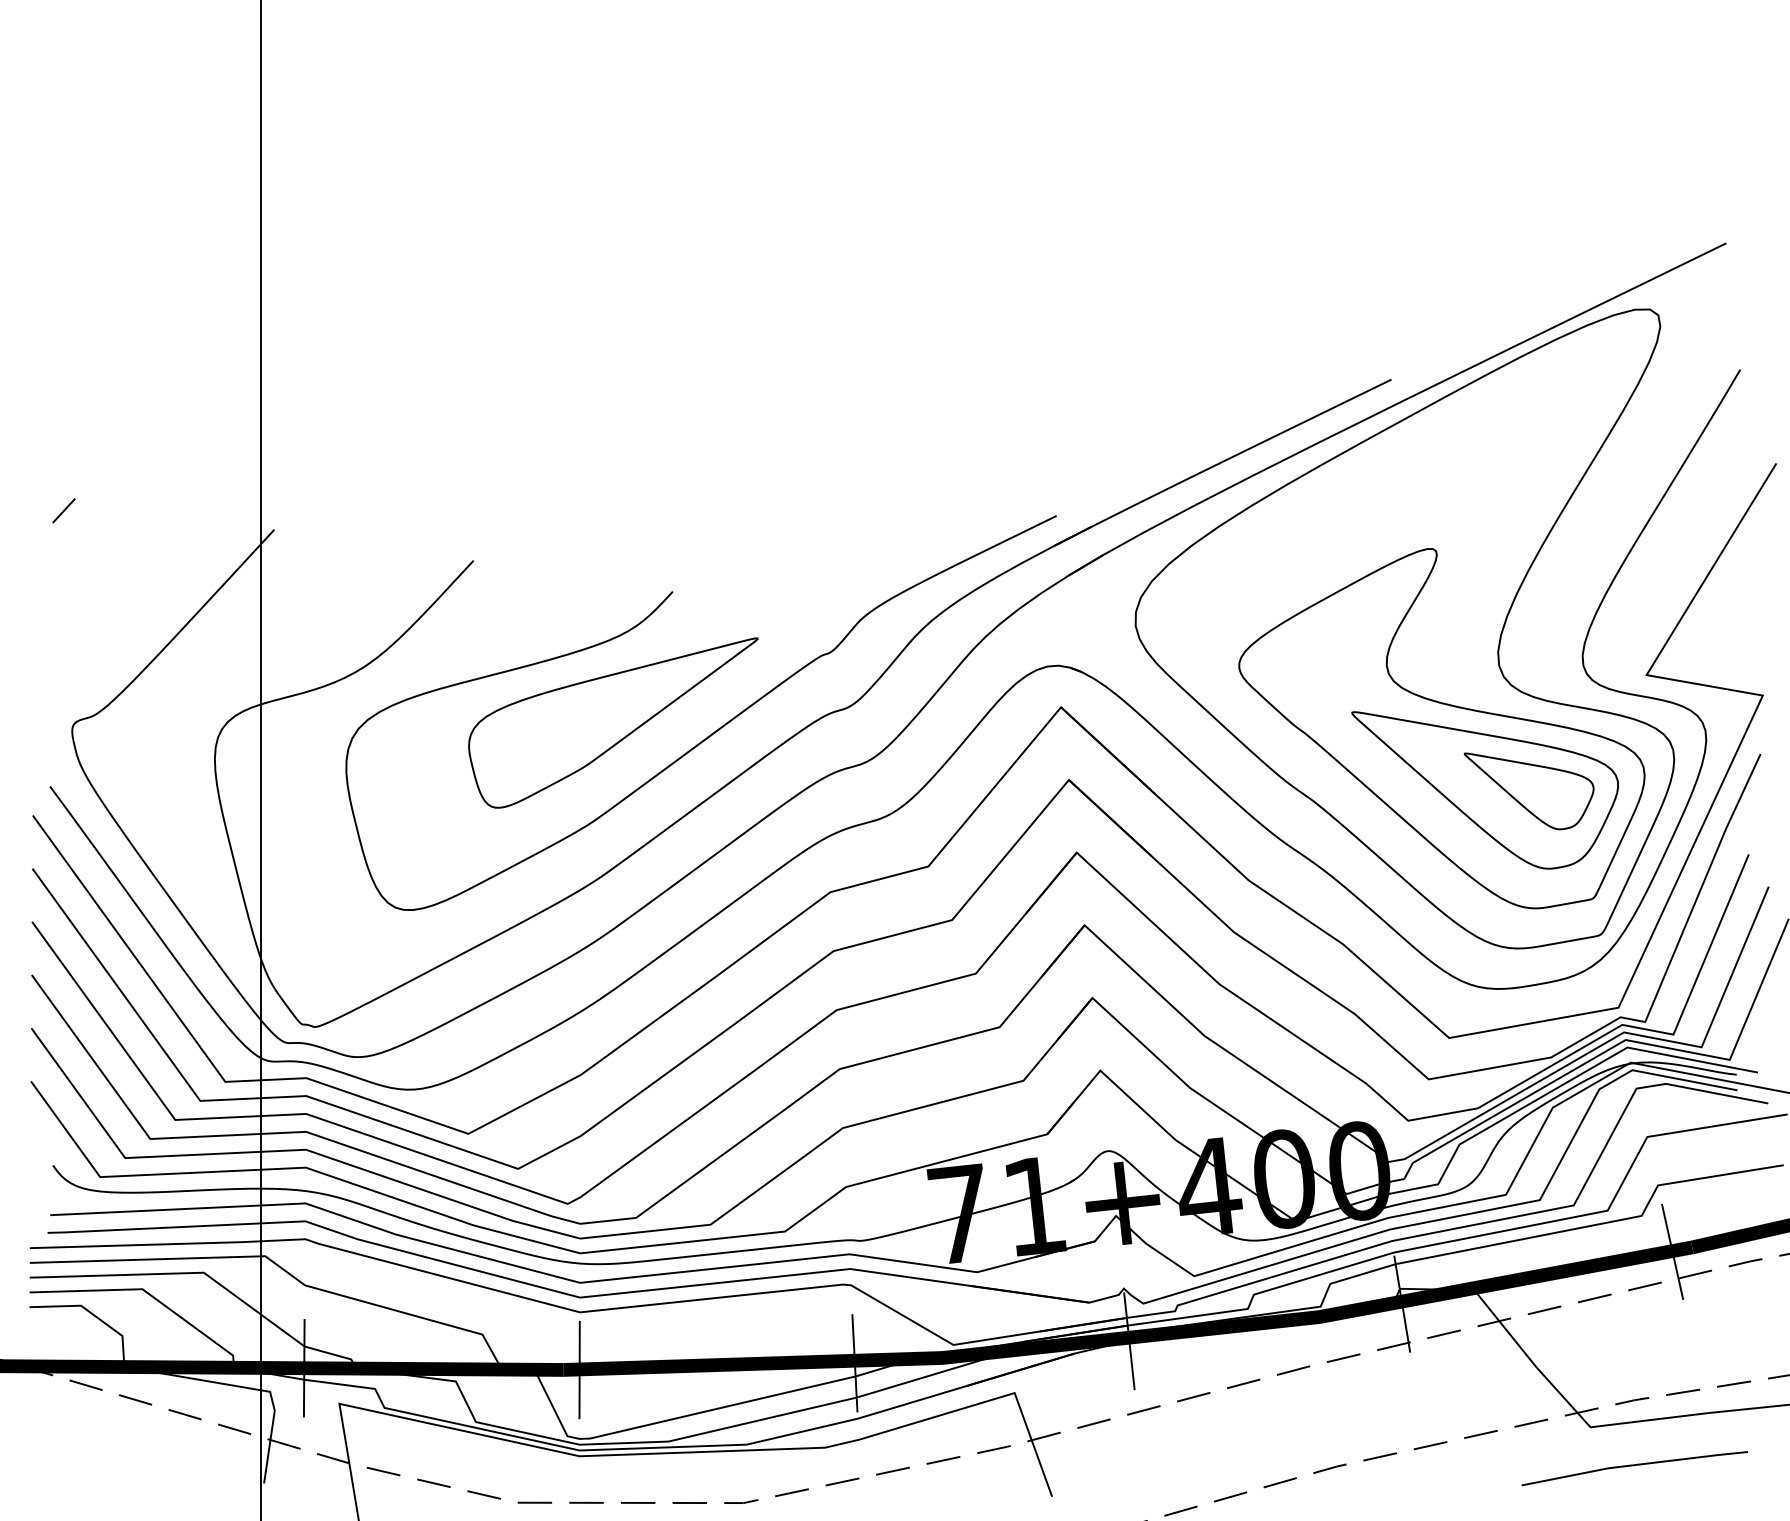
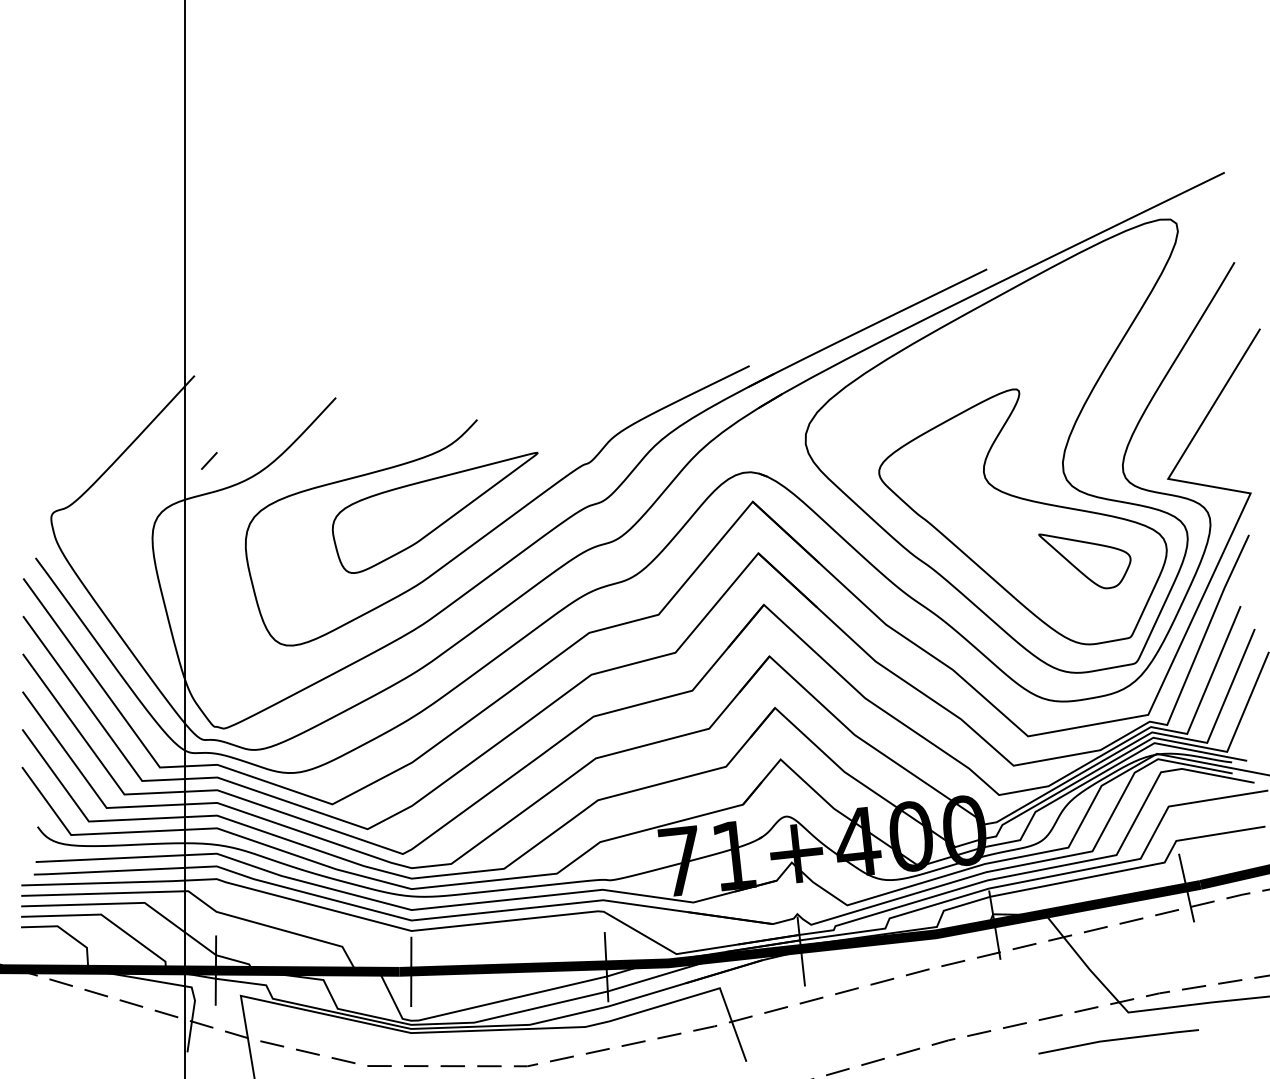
line: (63, 510) -> (209, 460), moved
part: (1484, 790) -> (1053, 560), removed
line: (1633, 1466) -> (1117, 1040), moved

